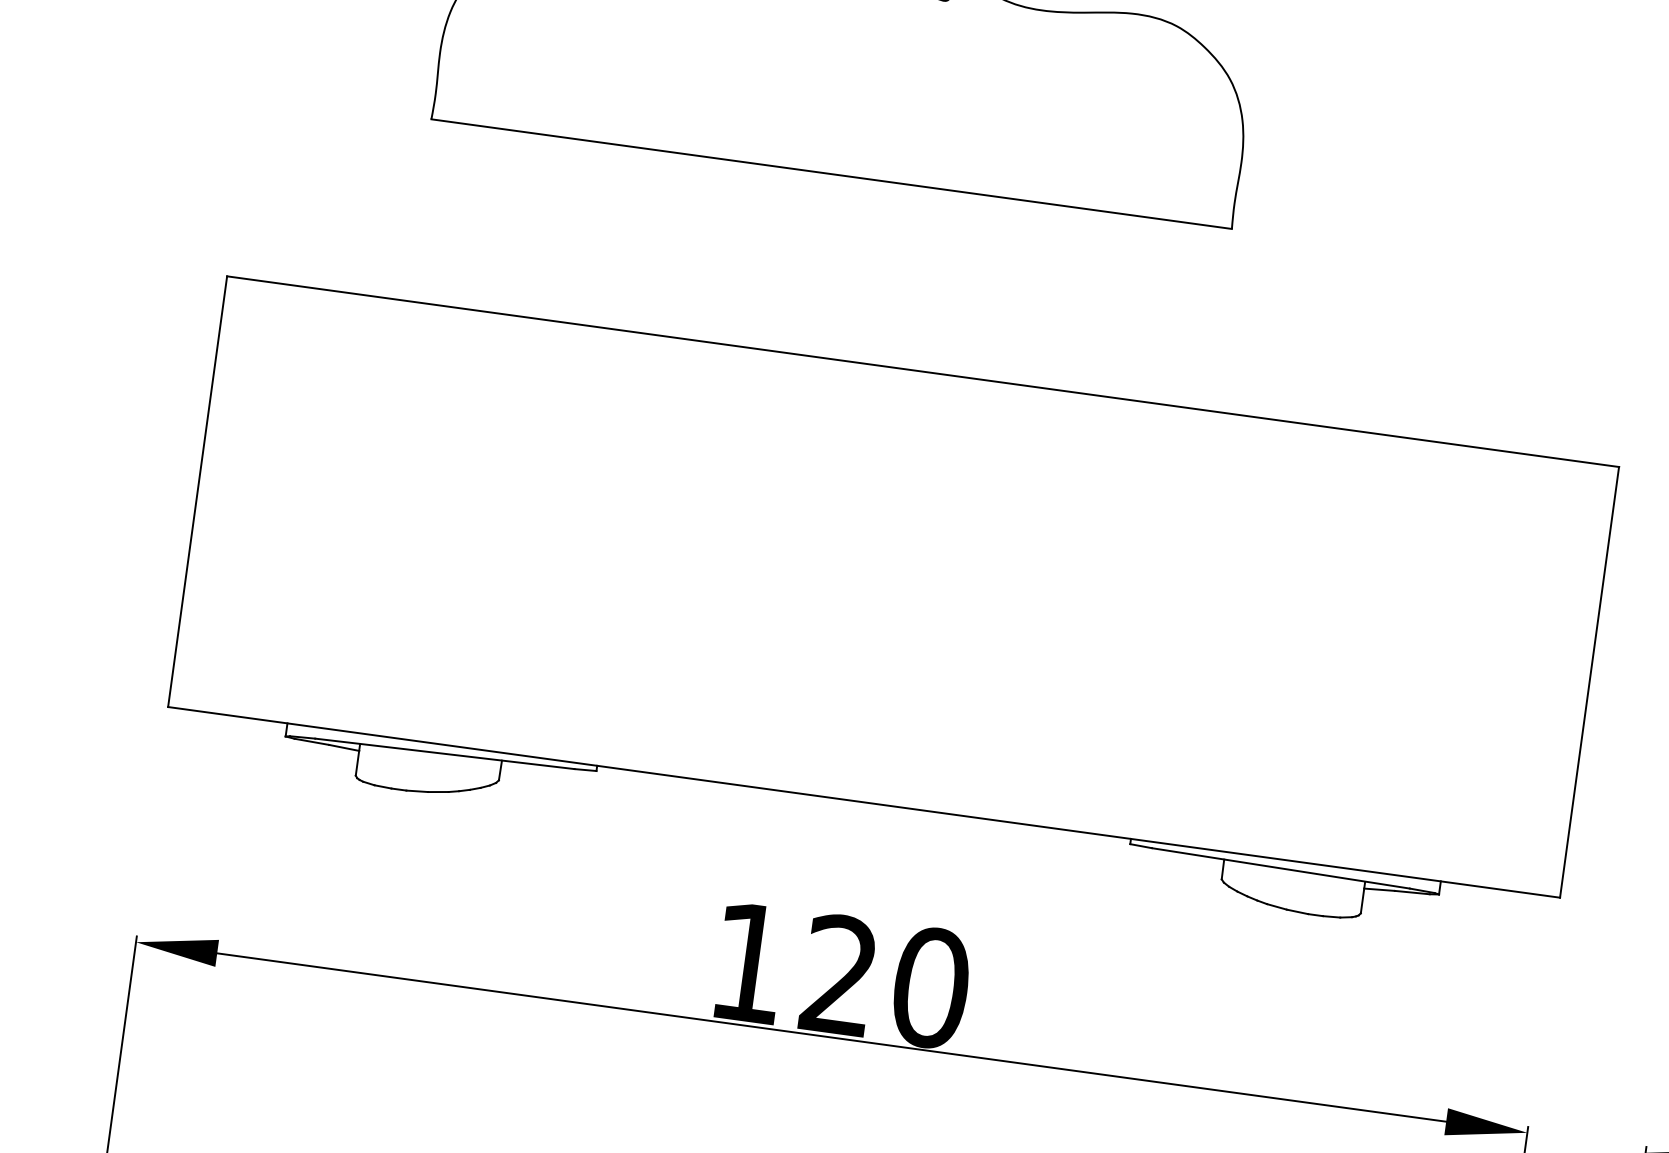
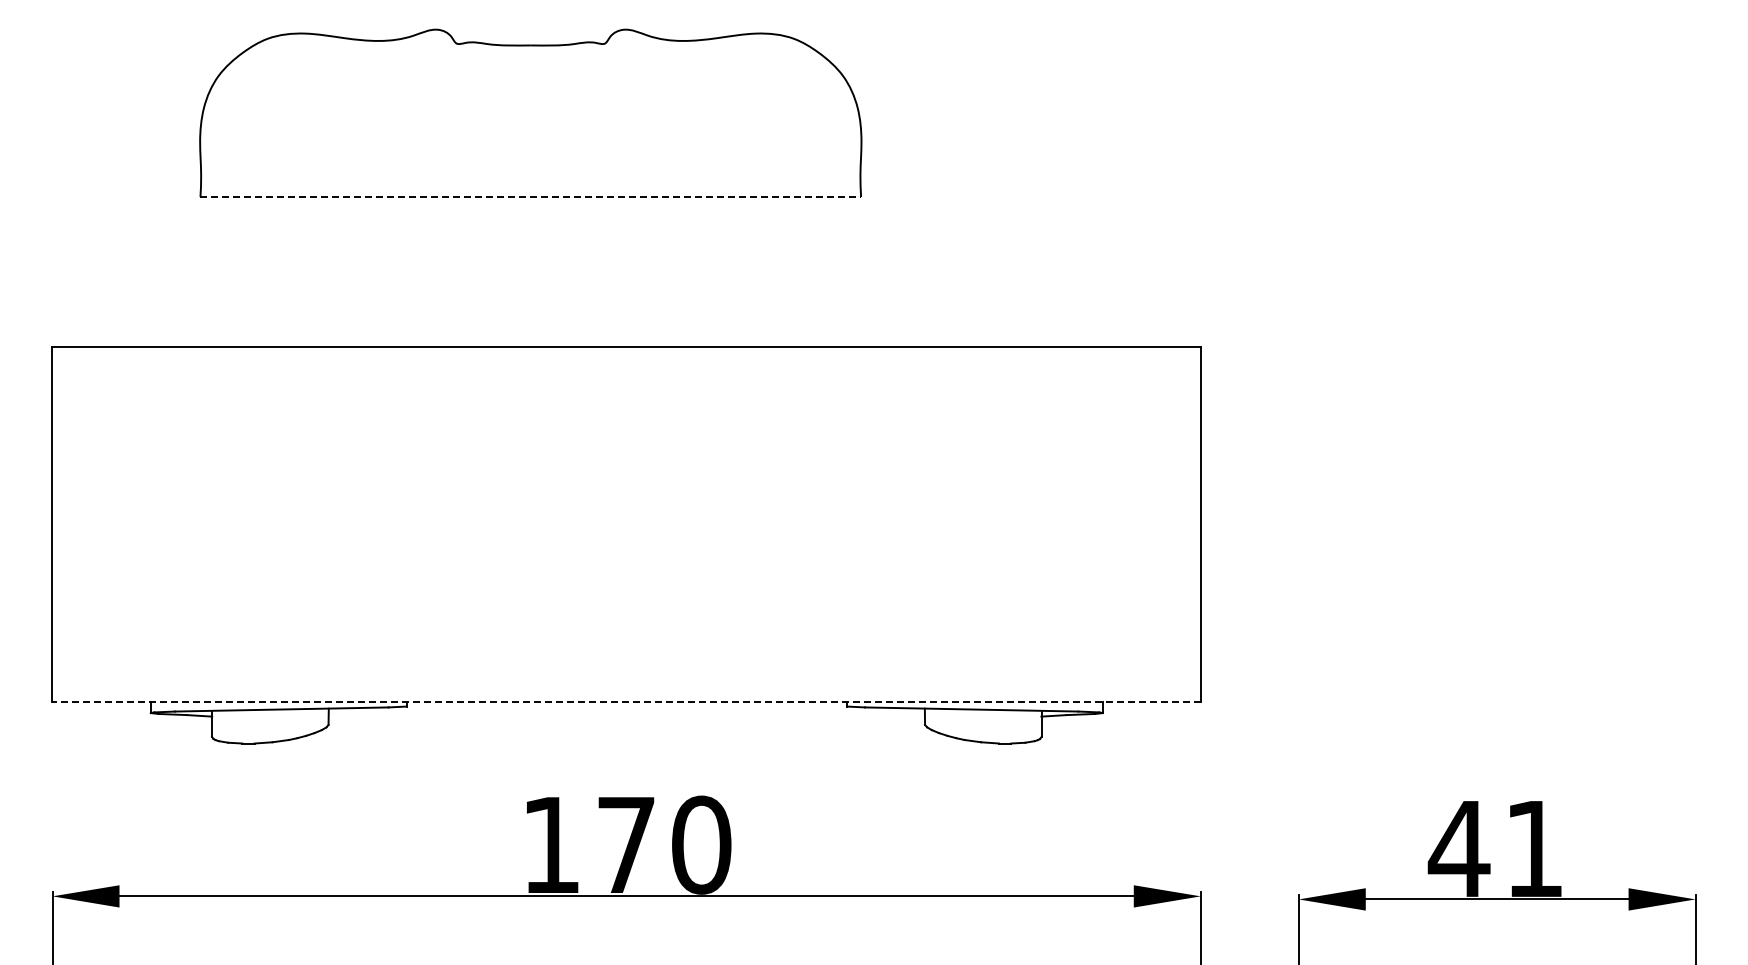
line: (832, 173) -> (531, 196), solid -> dashed
line: (863, 802) -> (626, 702), solid -> dashed
text: (839, 973) -> (625, 843), 120 -> 170

